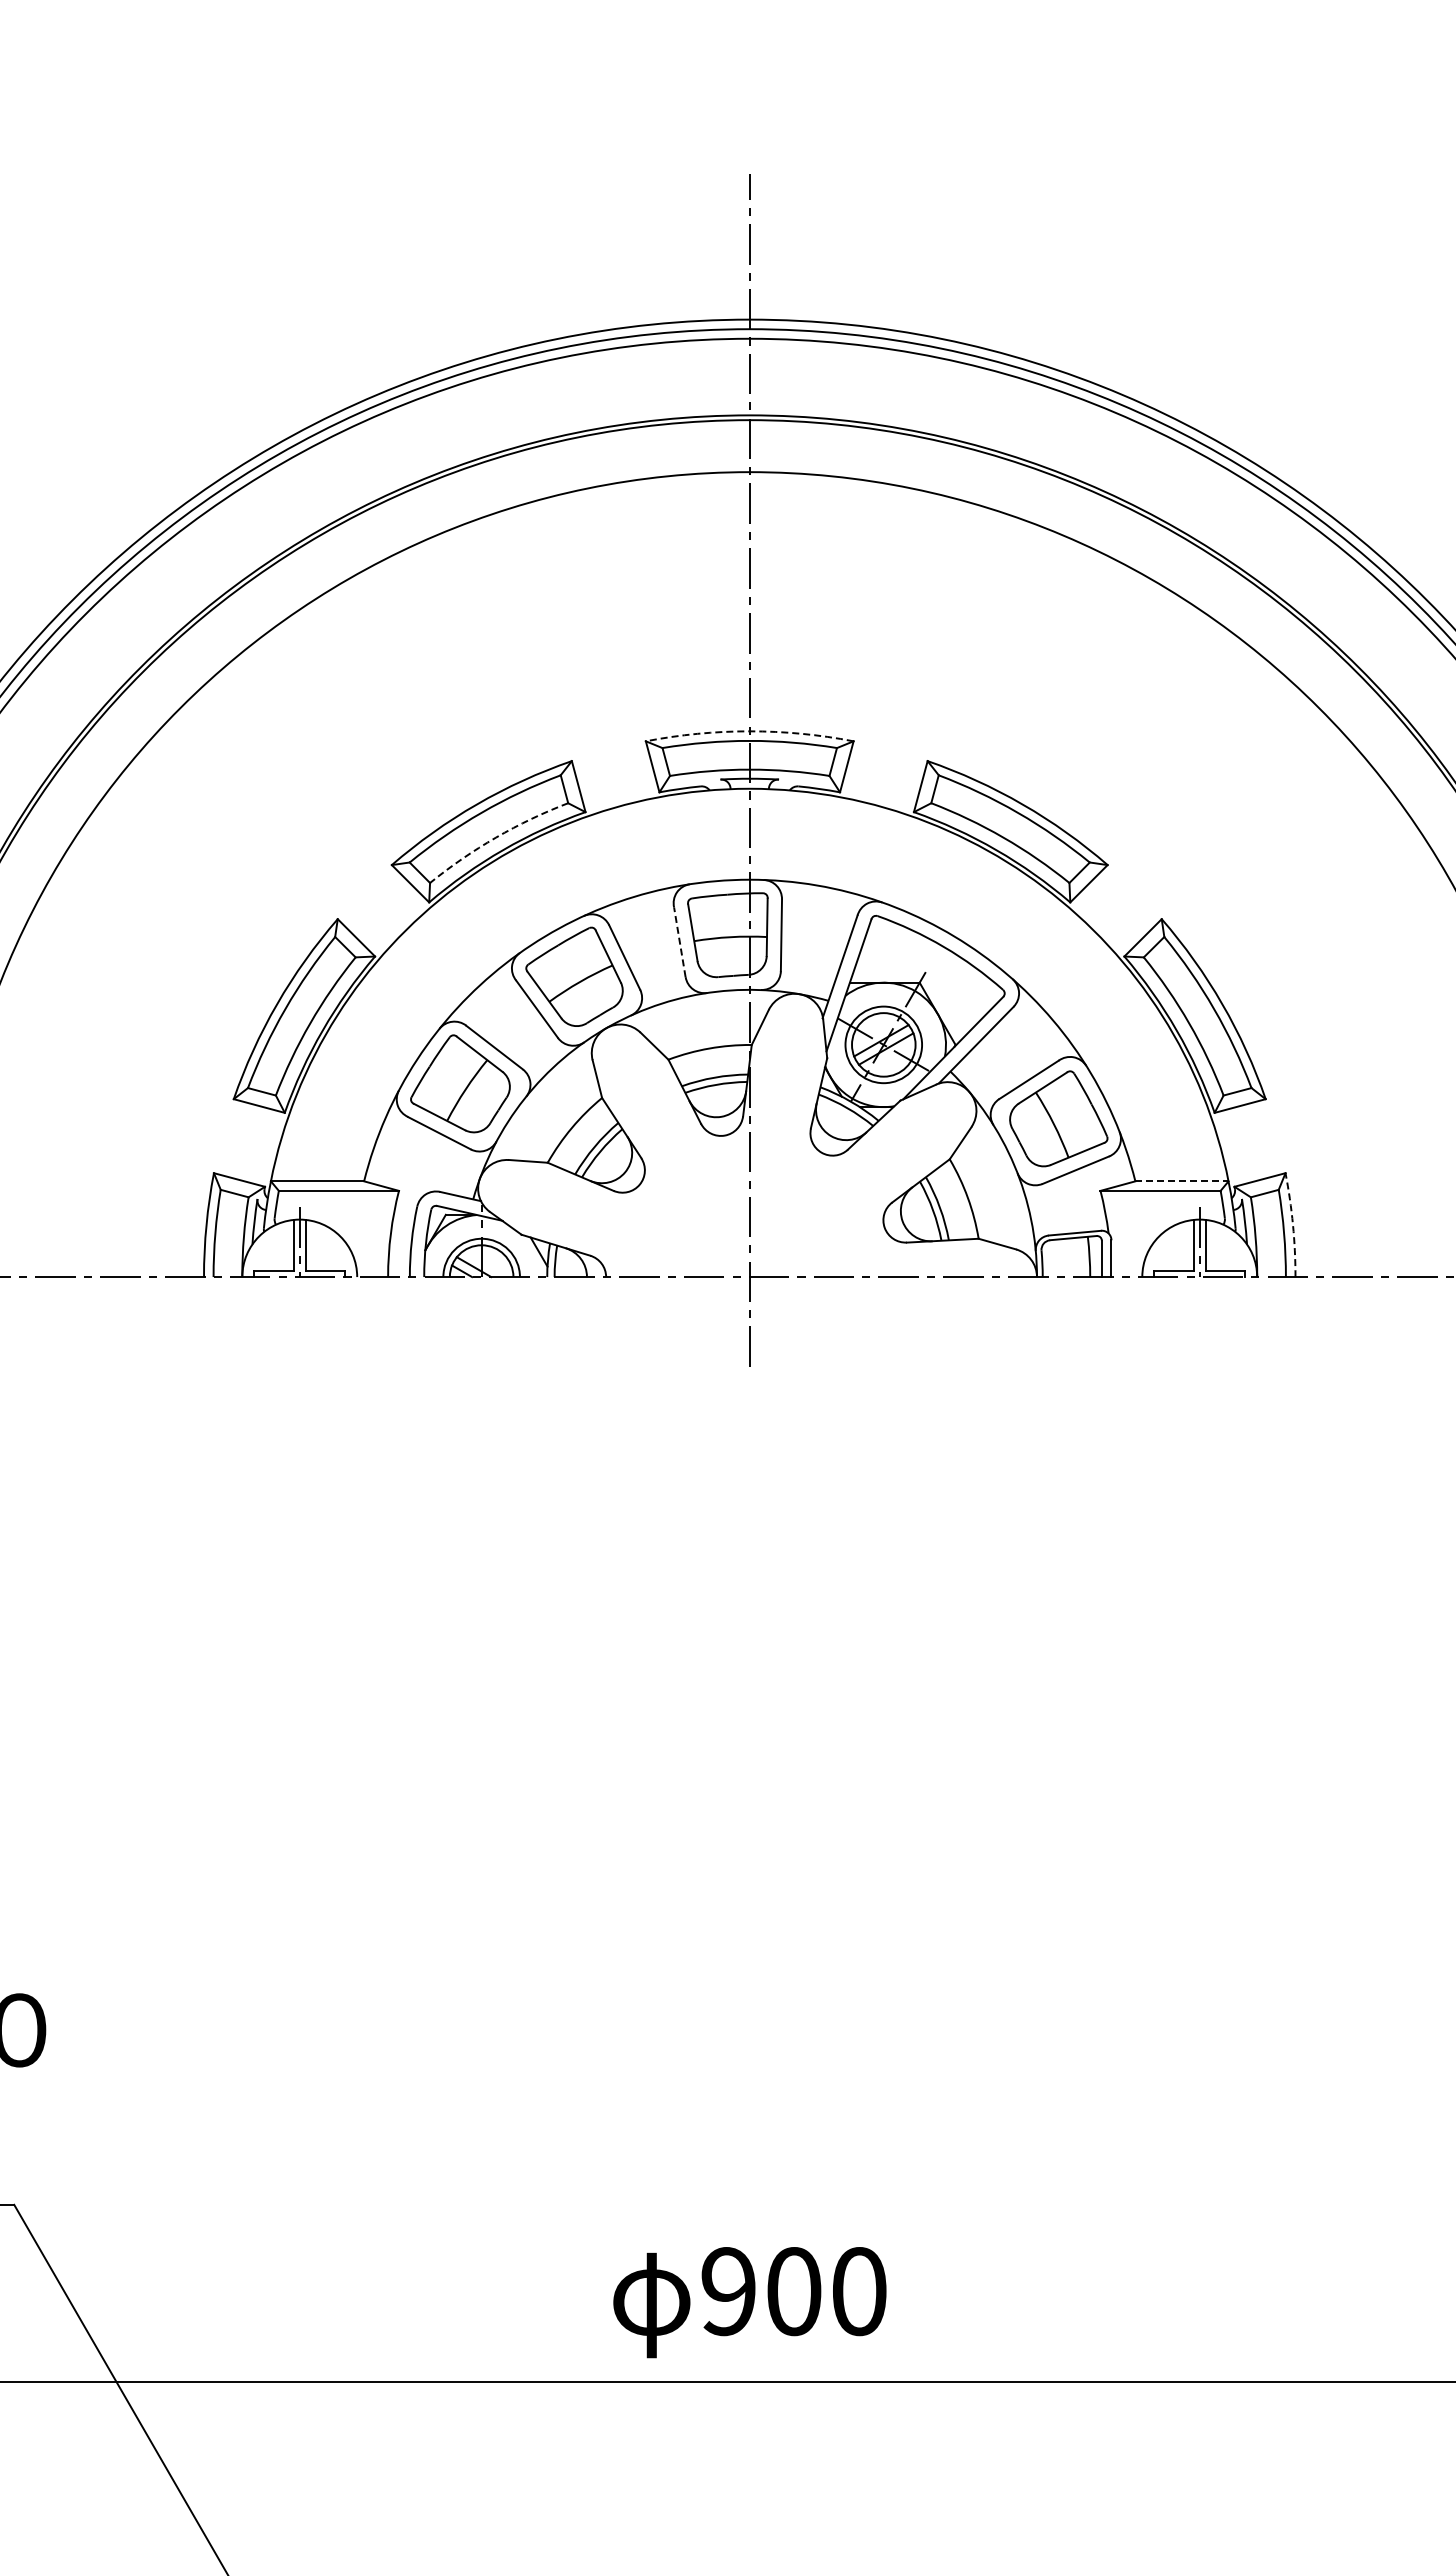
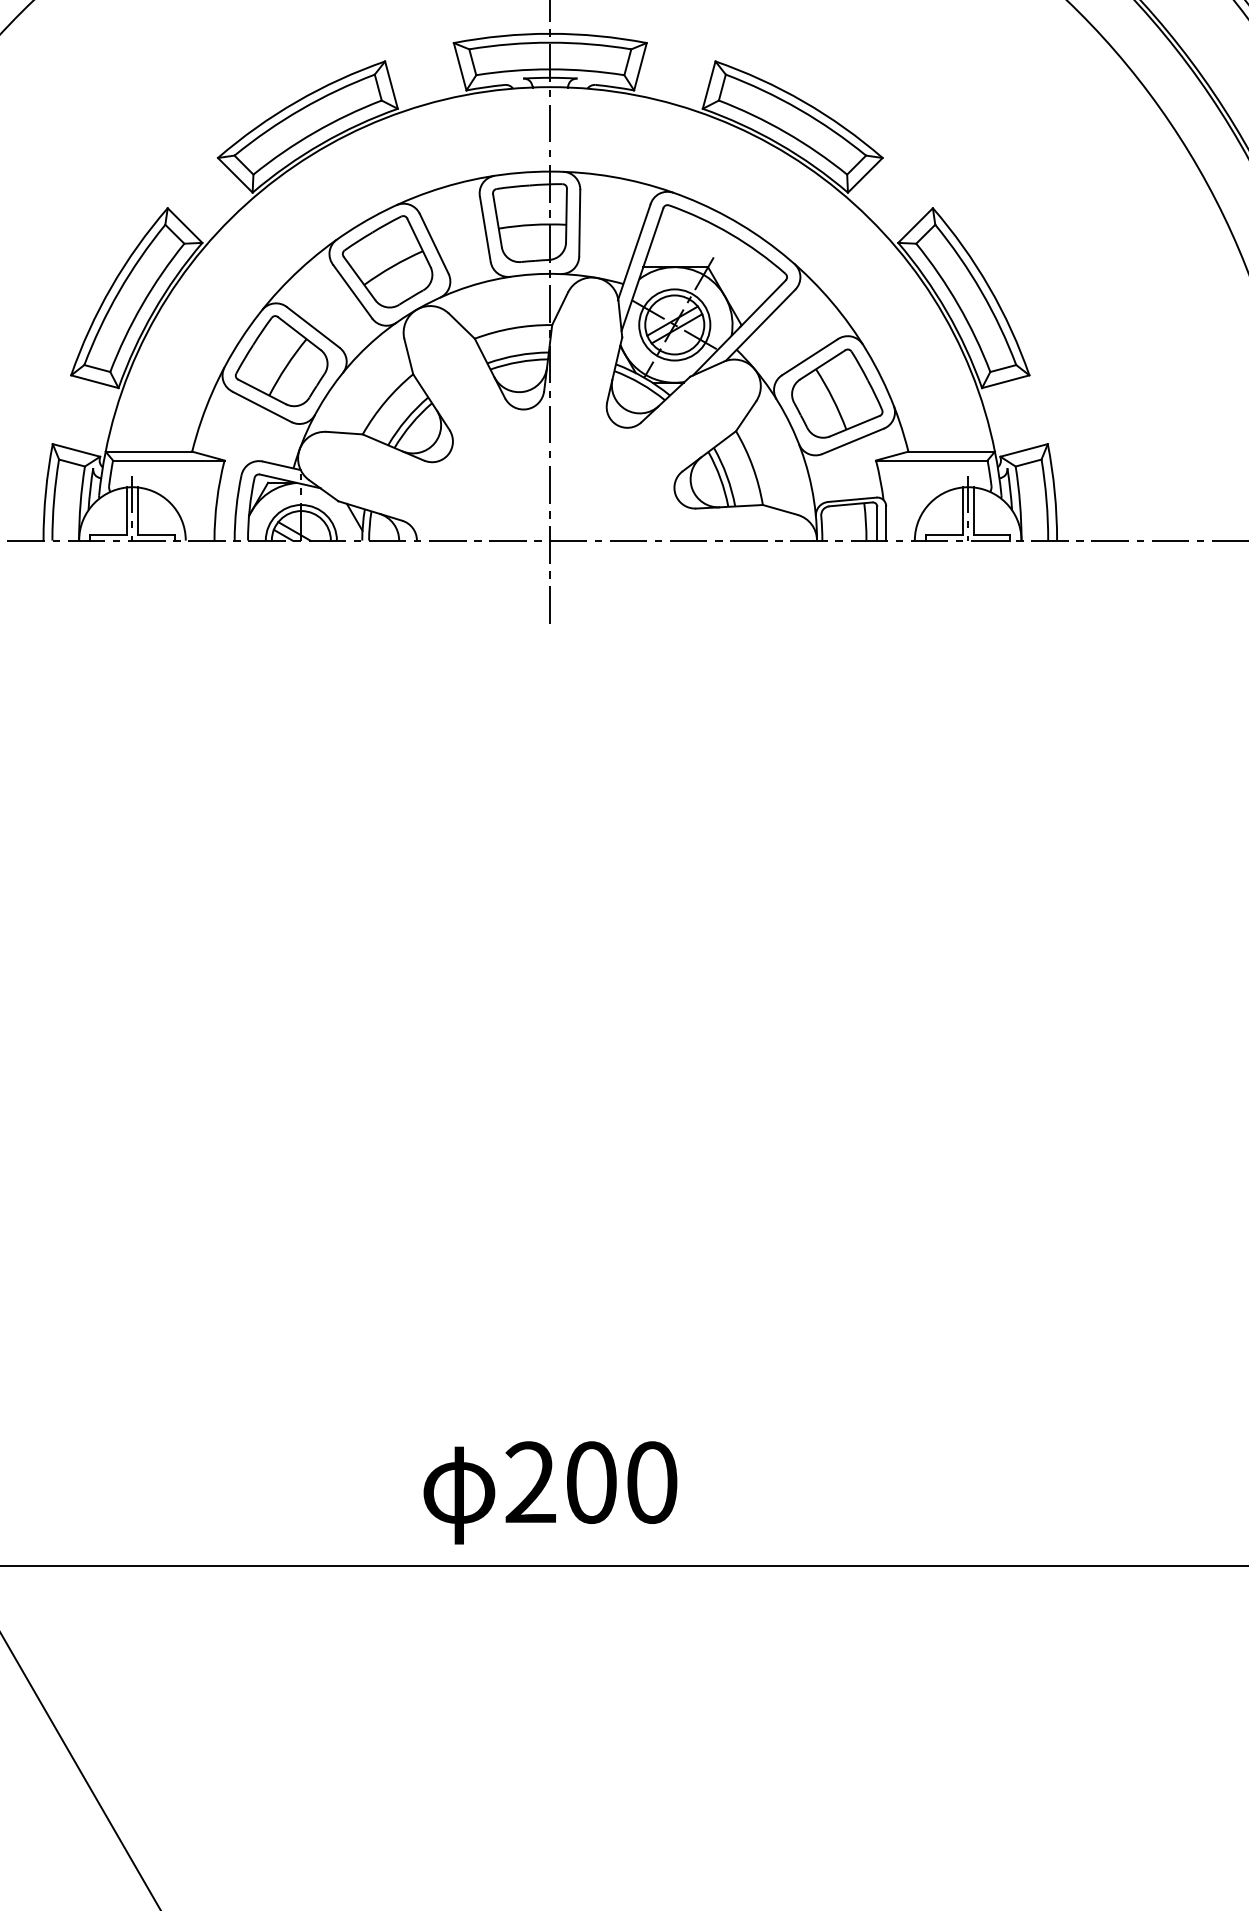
arc: (749, 731) -> (550, 33), dashed -> solid
arc: (496, 837) -> (315, 132), dashed -> solid
line: (679, 941) -> (485, 228), dashed -> solid
line: (1181, 1181) -> (951, 451), dashed -> solid
arc: (1292, 1224) -> (1054, 491), dashed -> solid
text: (728, 2291) -> (530, 1482), 900 -> 200

